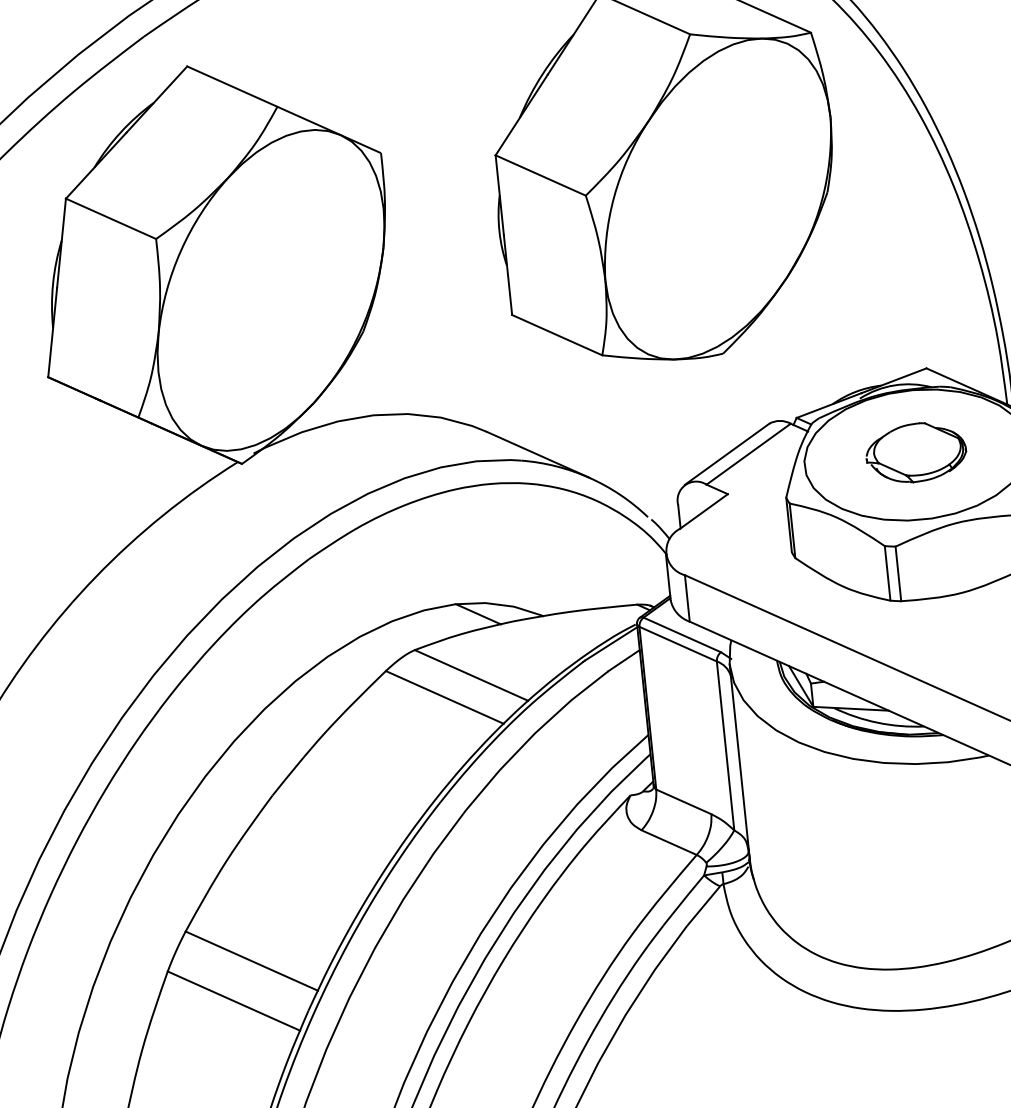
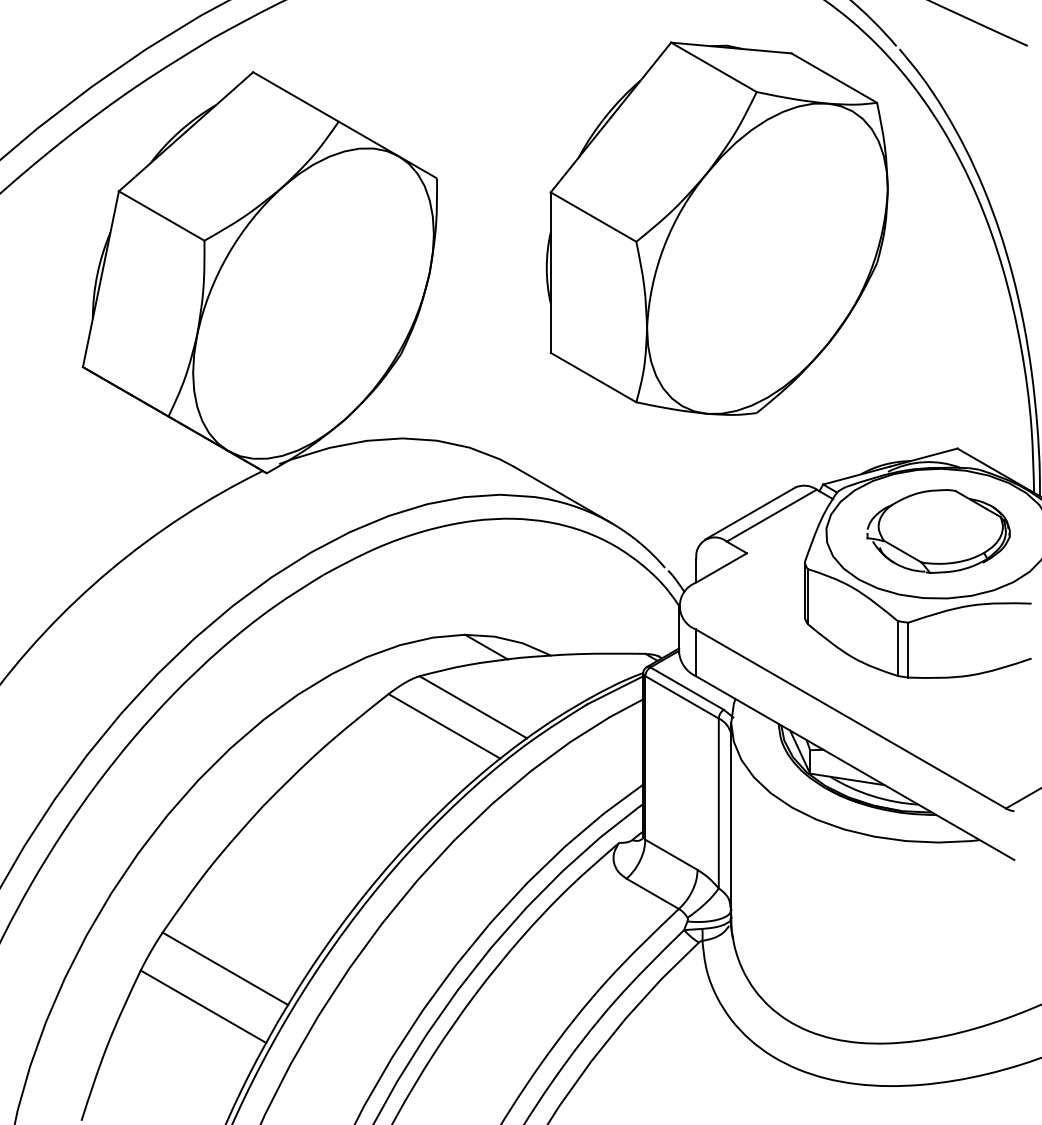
part: (916, 452) -> (938, 531), size x1.43

